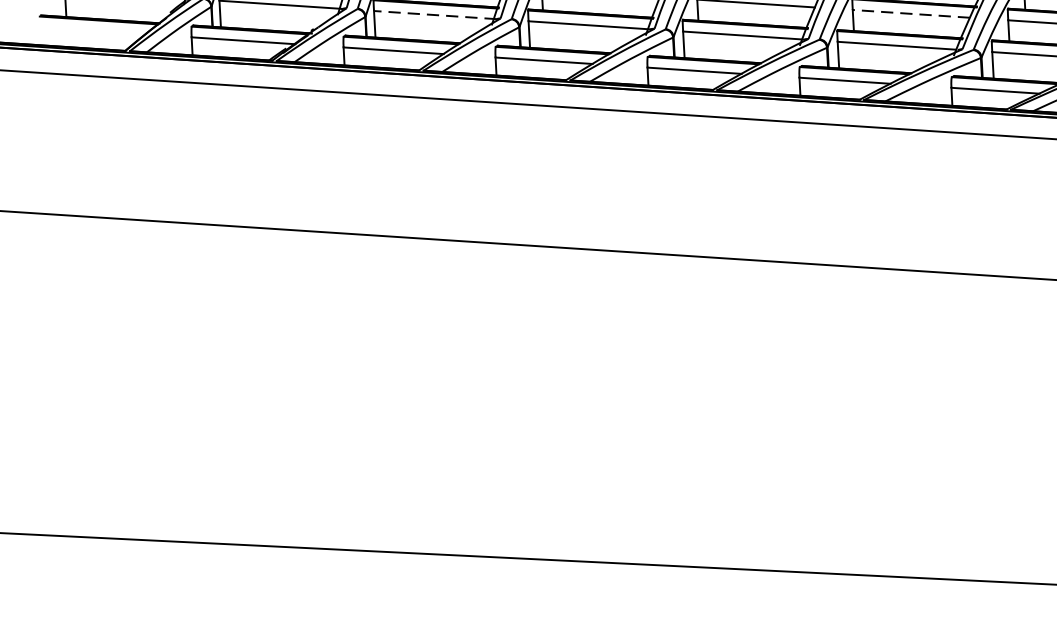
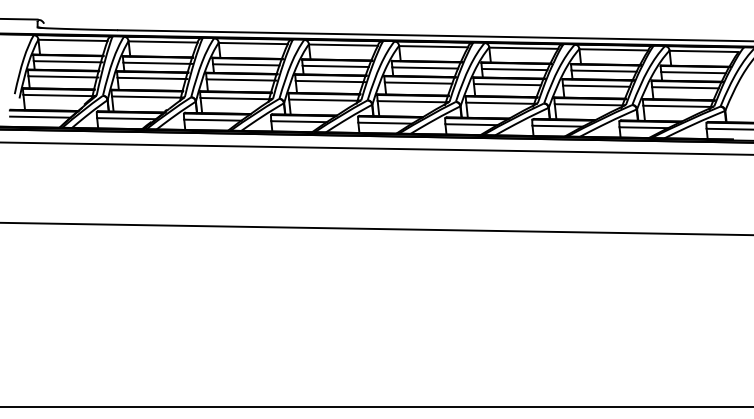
line: (911, 13) -> (507, 84), dashed -> solid
line: (434, 14) -> (235, 98), dashed -> solid
line: (92, 29) -> (40, 116), added

